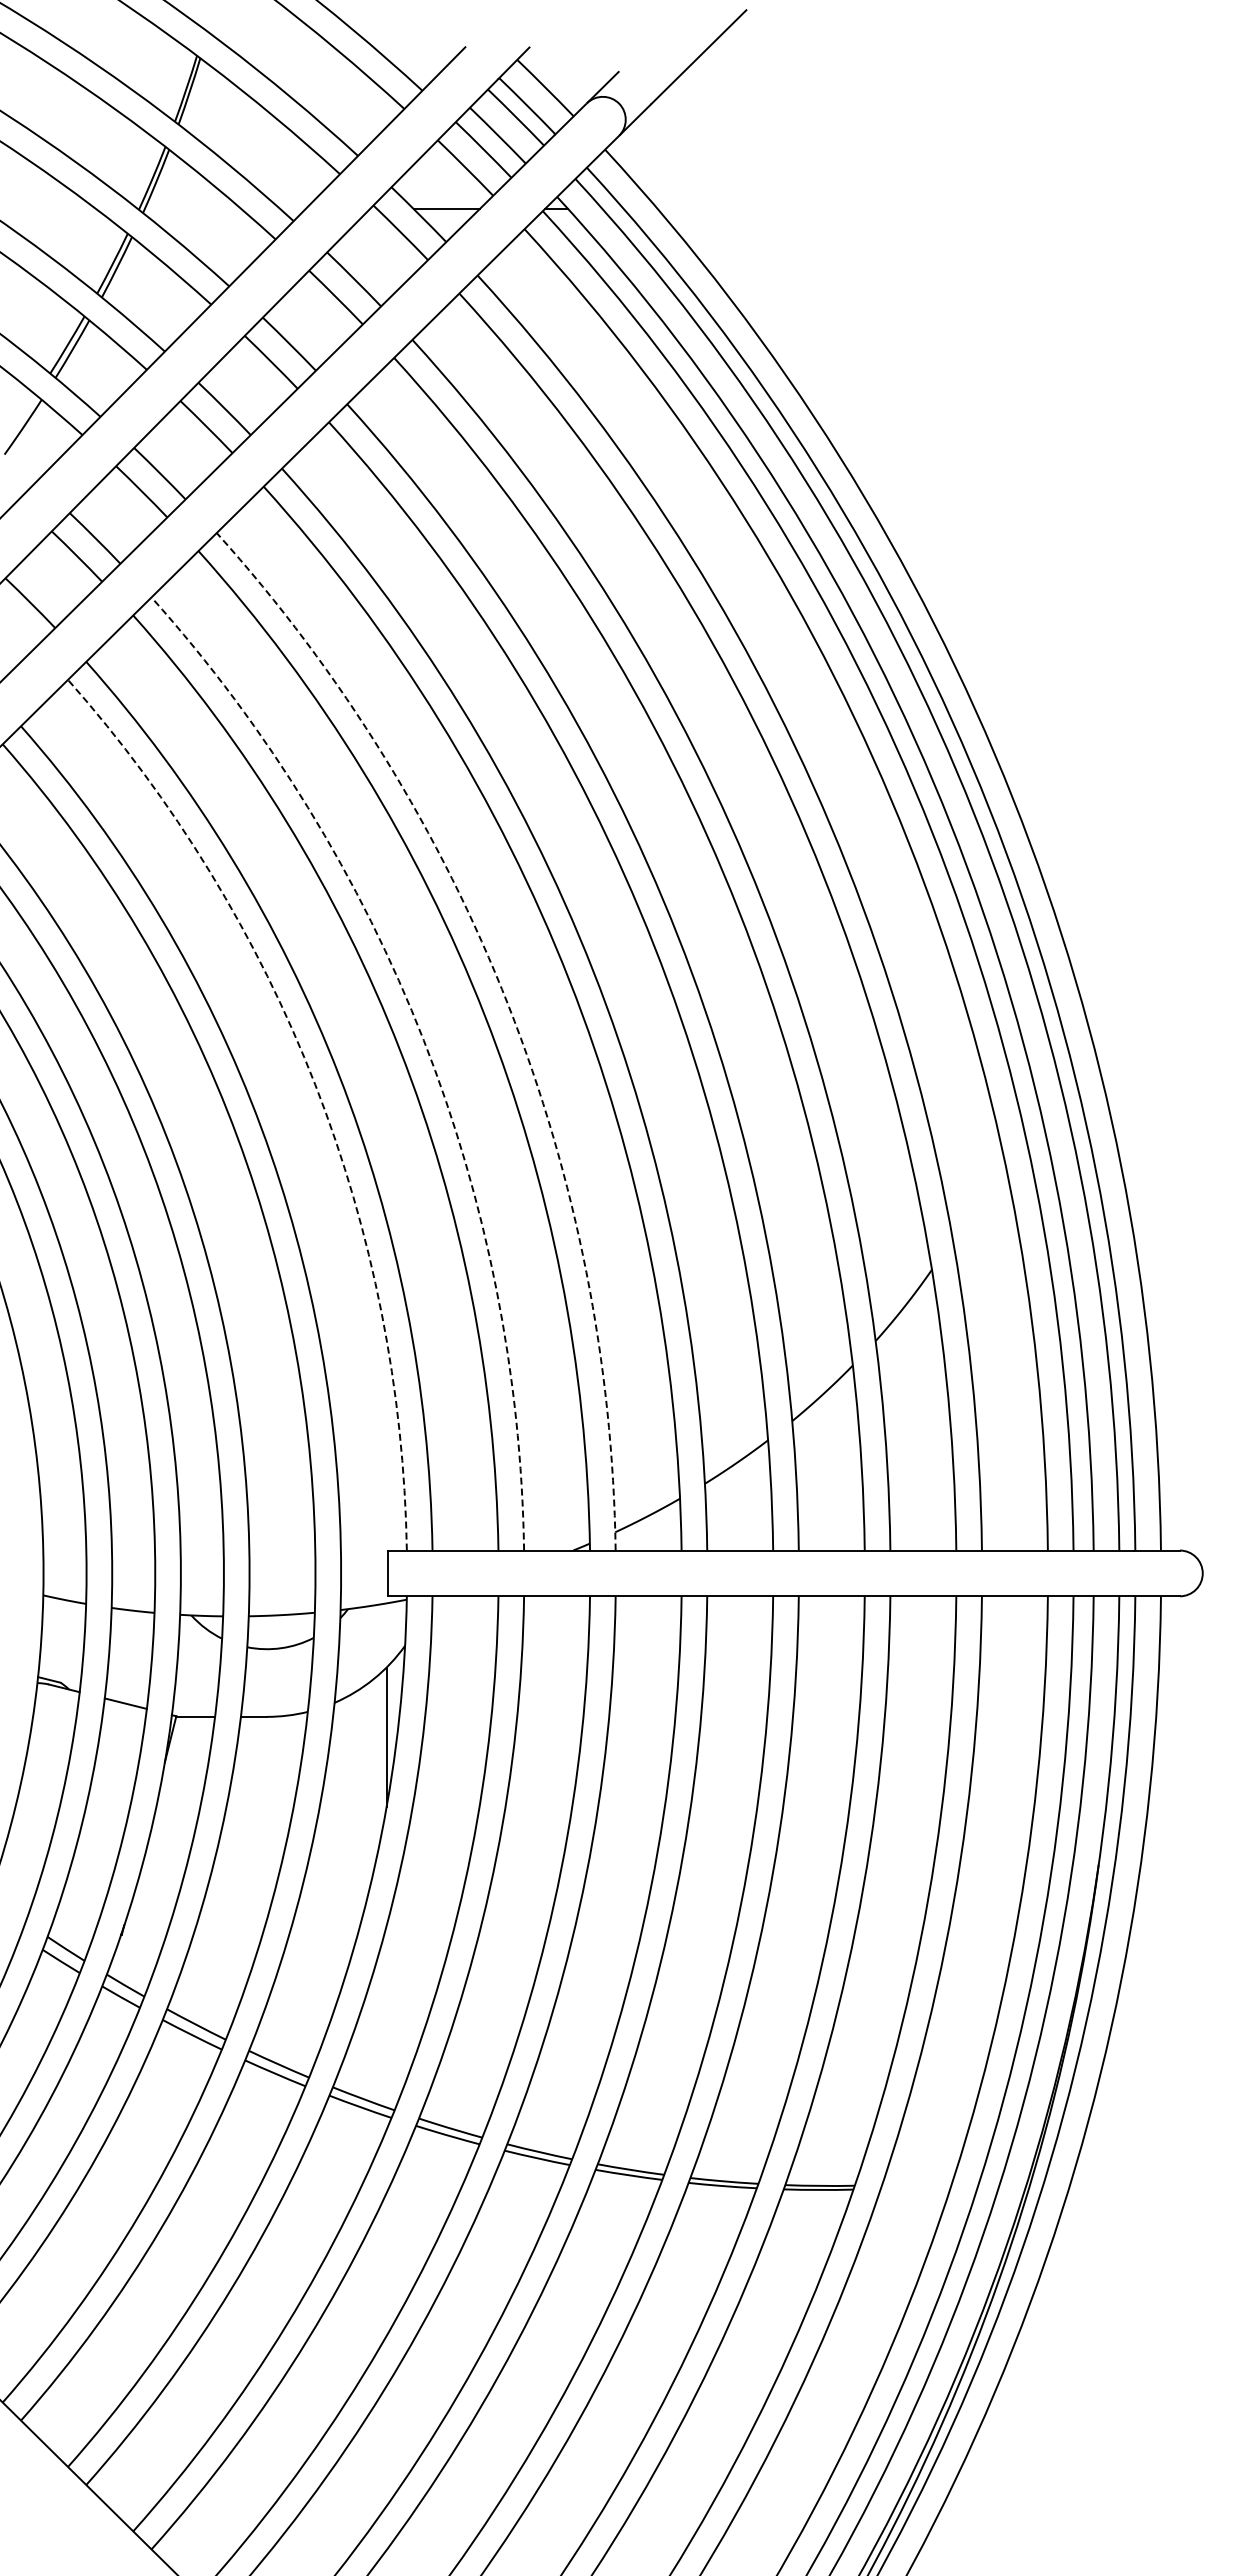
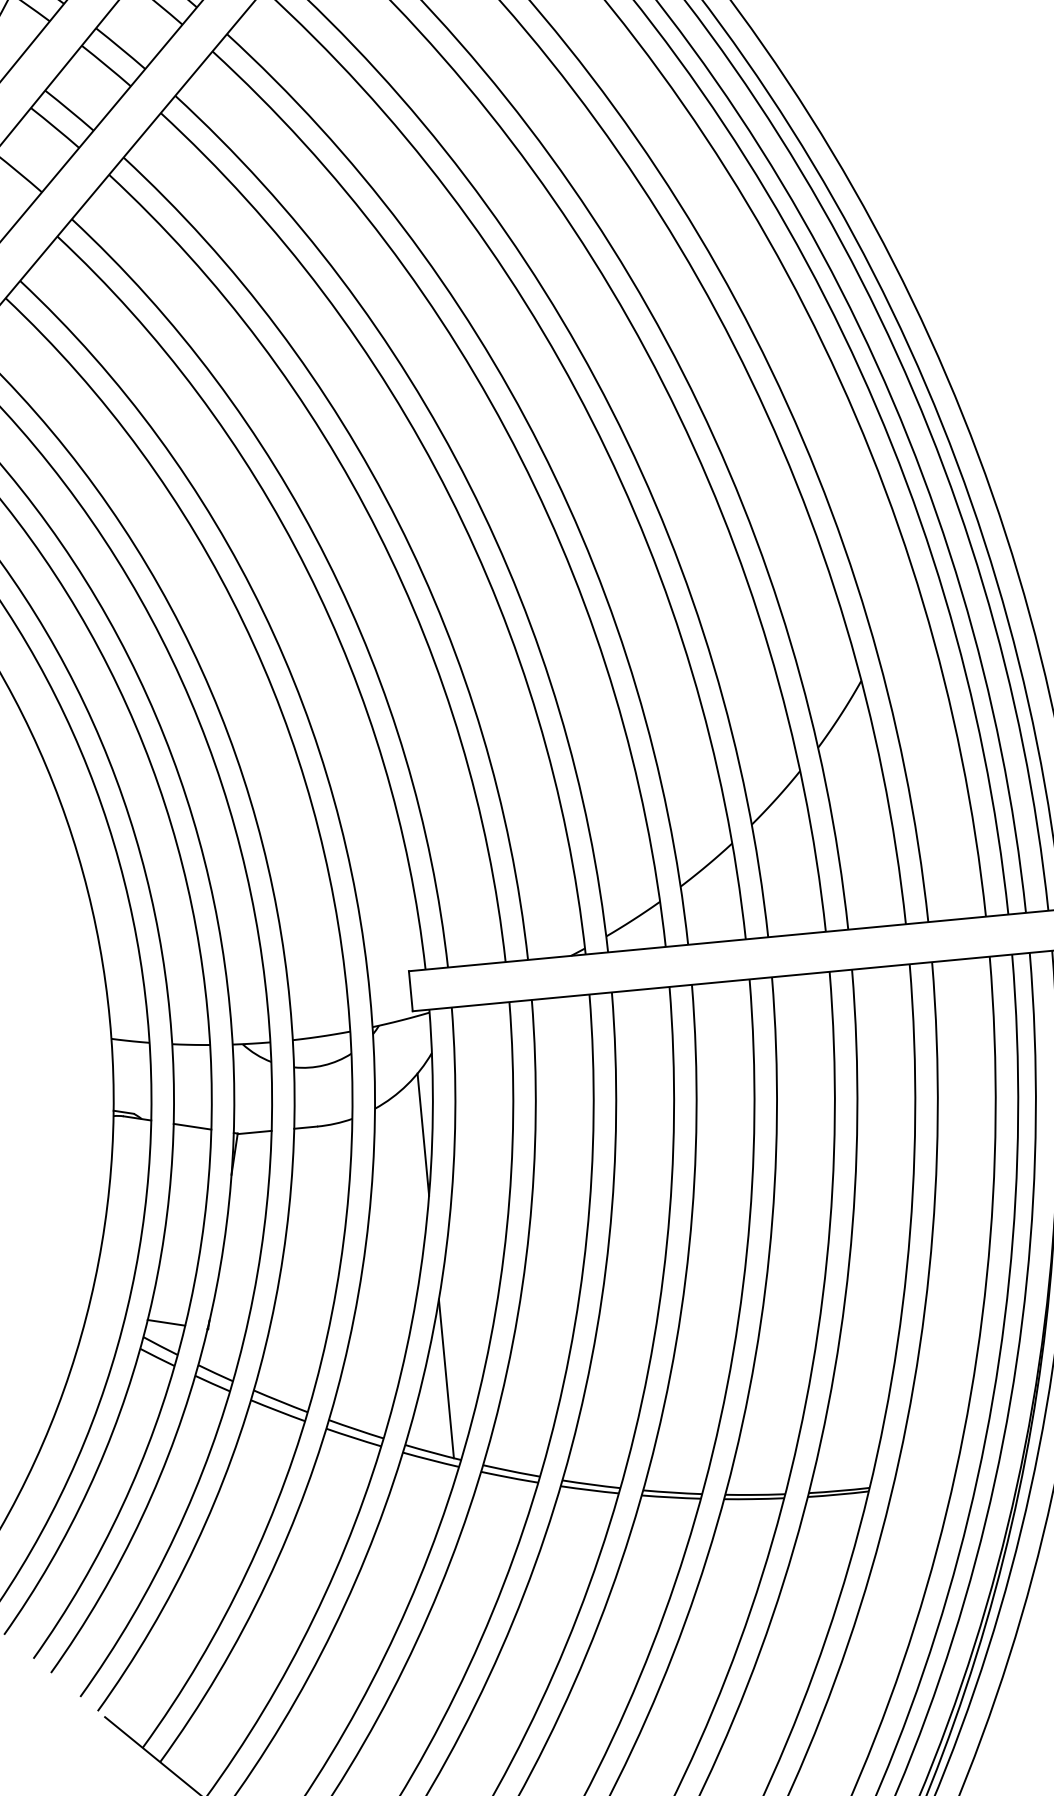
arc: (508, 1005) -> (469, 484), dashed -> solid
arc: (423, 1040) -> (397, 522), dashed -> solid
arc: (315, 1084) -> (307, 569), dashed -> solid
line: (75, 1922) -> (166, 1322), added
line: (386, 2016) -> (446, 1378), added

